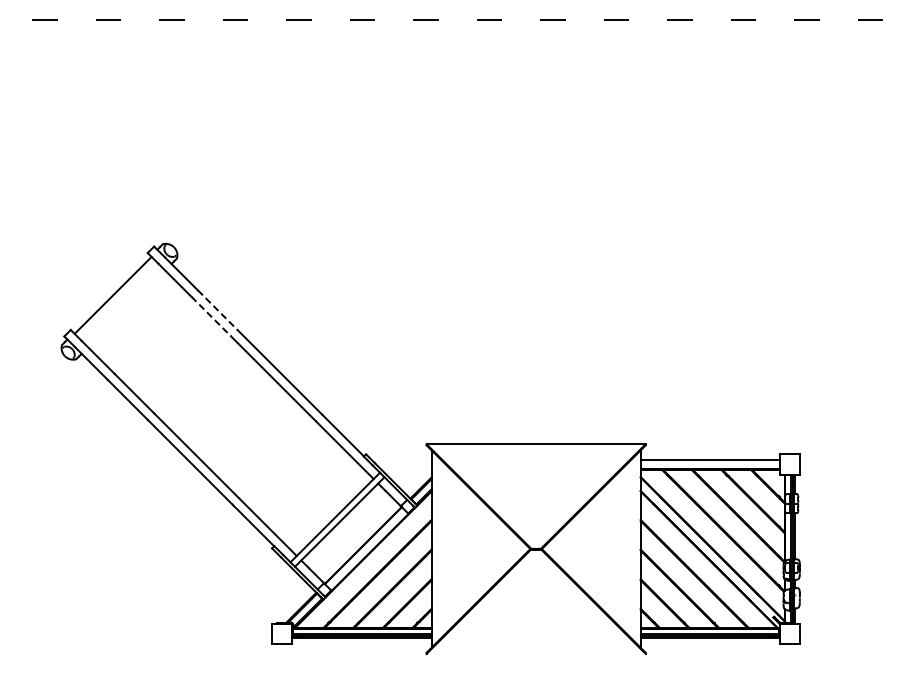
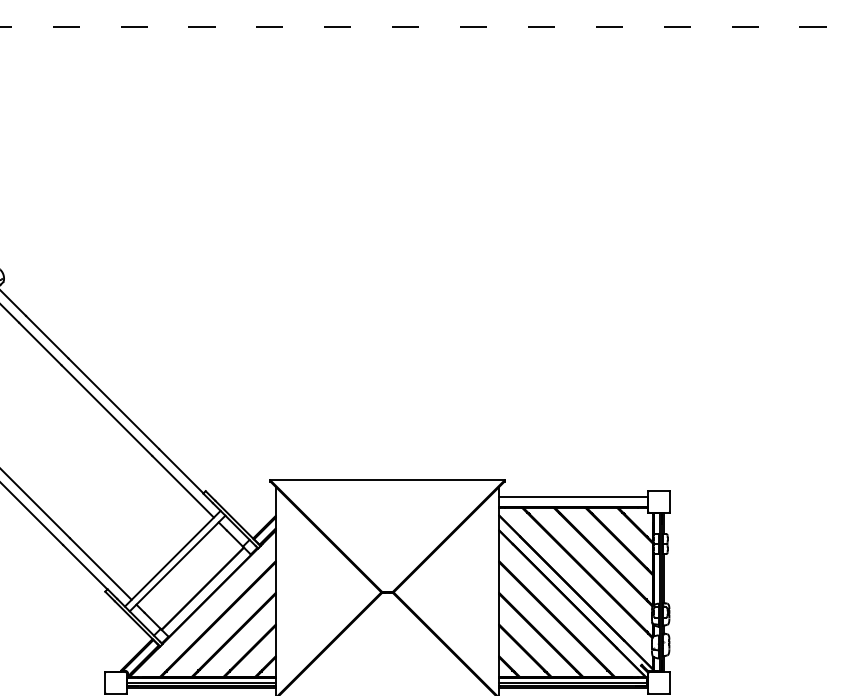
line: (218, 310) -> (47, 337), dashed -> solid
line: (211, 317) -> (40, 344), dashed -> solid

